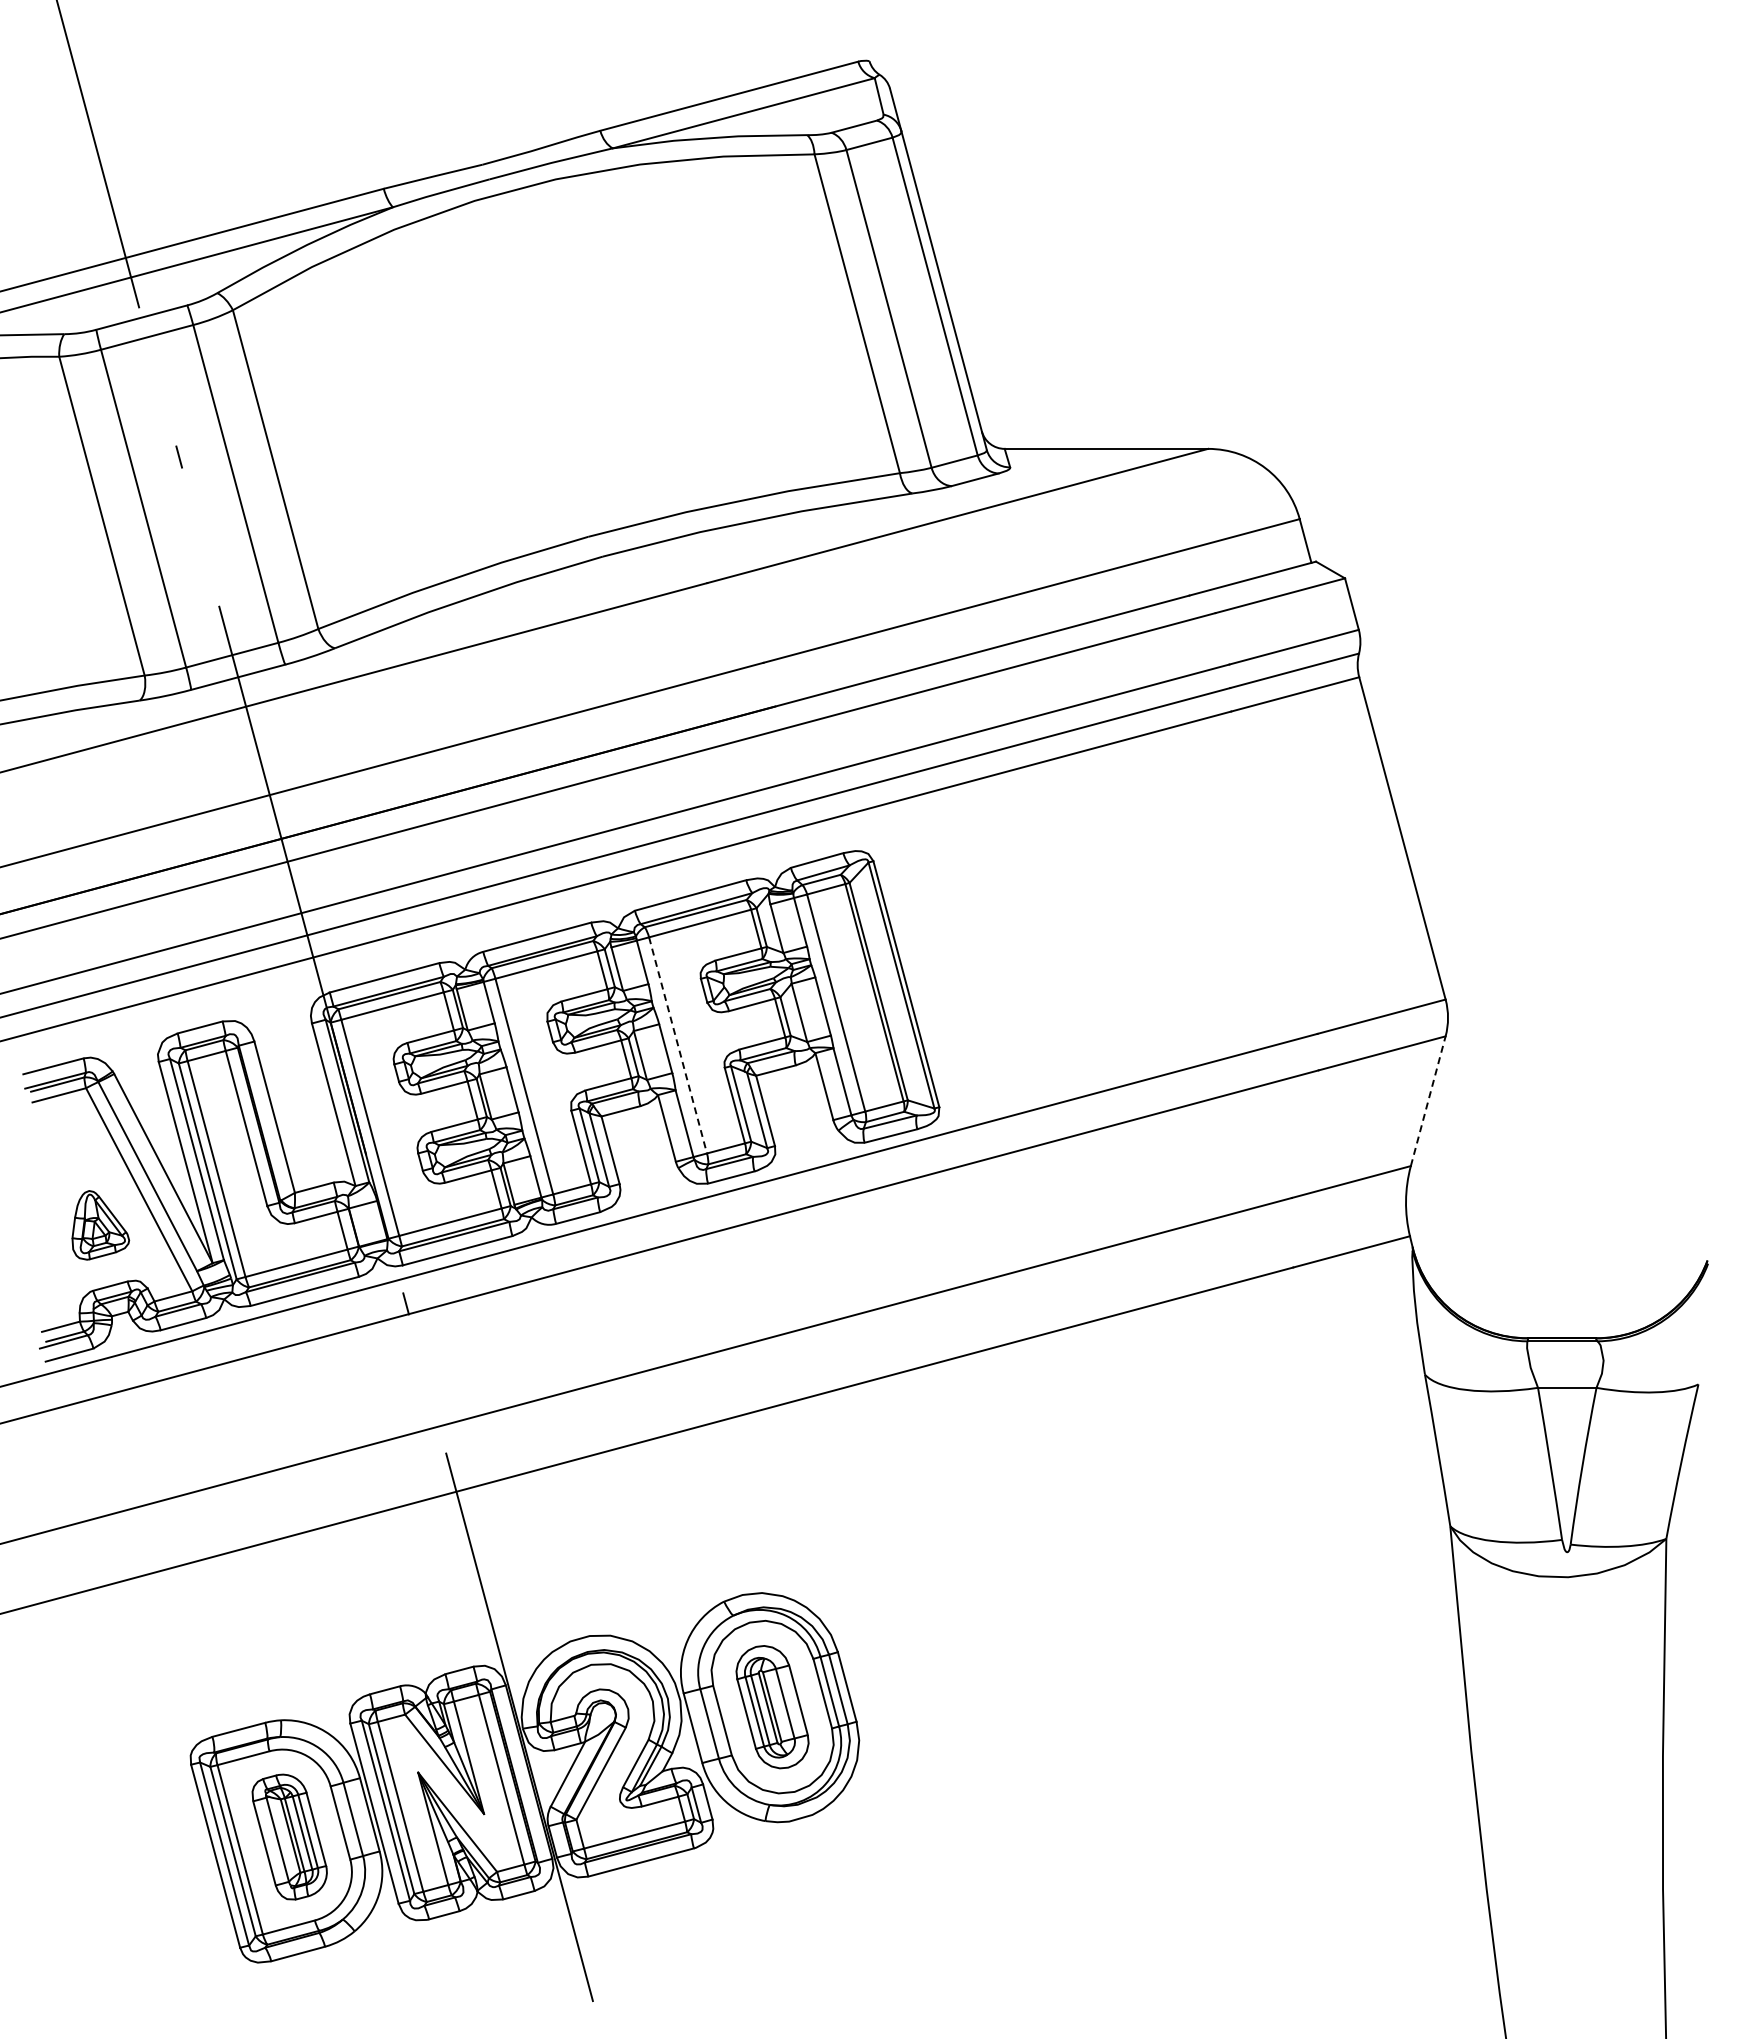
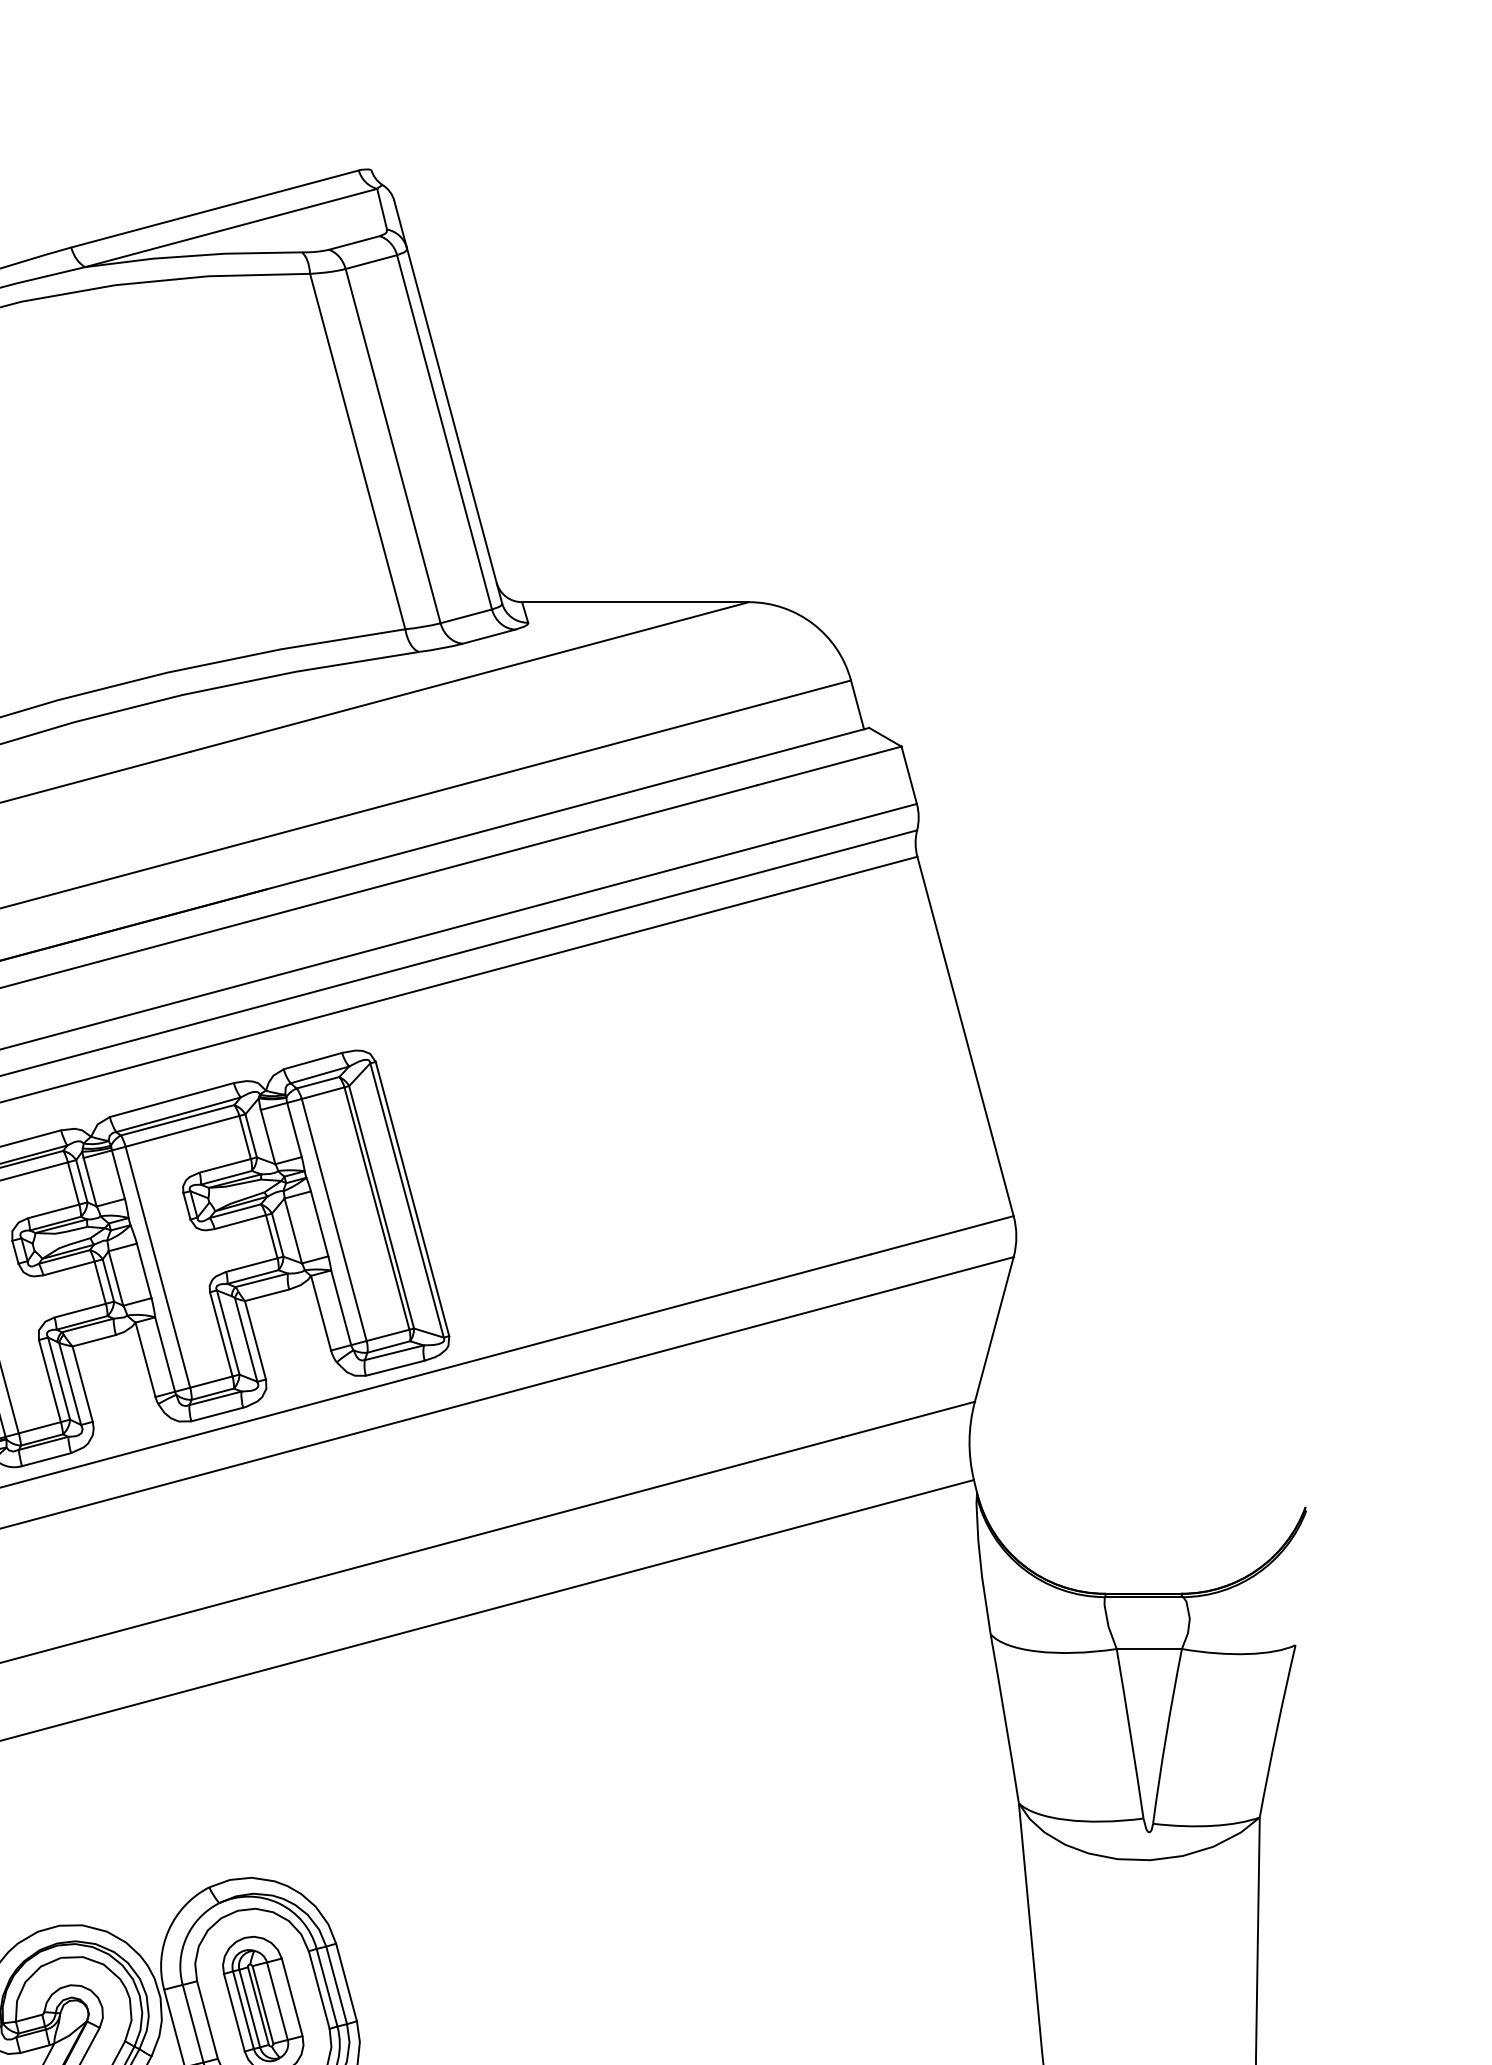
line: (678, 1045) -> (158, 1267), dashed -> solid
line: (1428, 1100) -> (994, 1328), dashed -> solid

